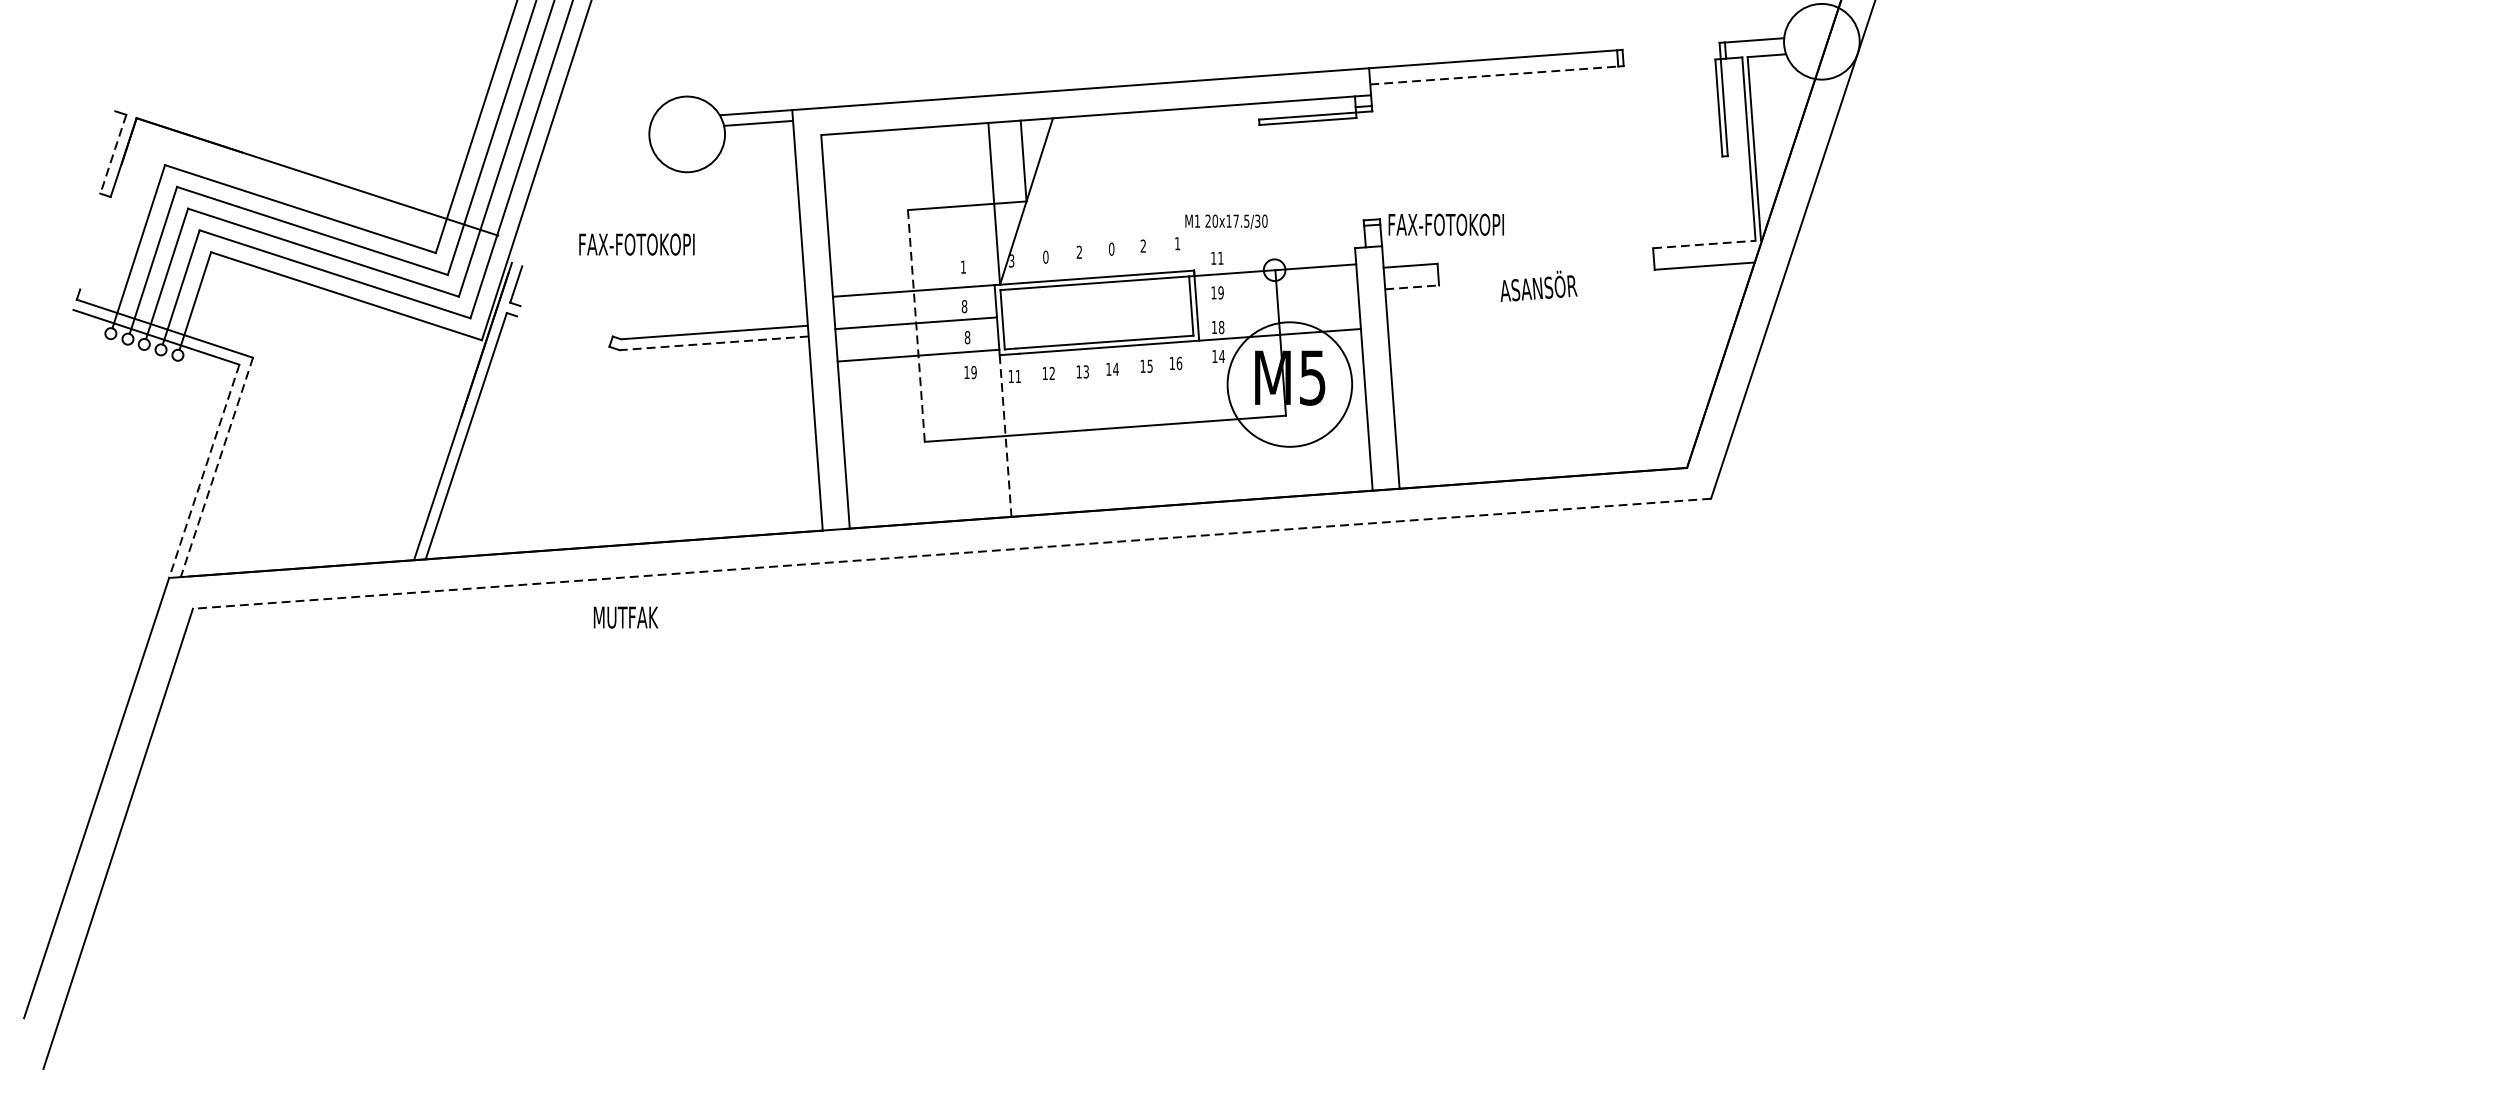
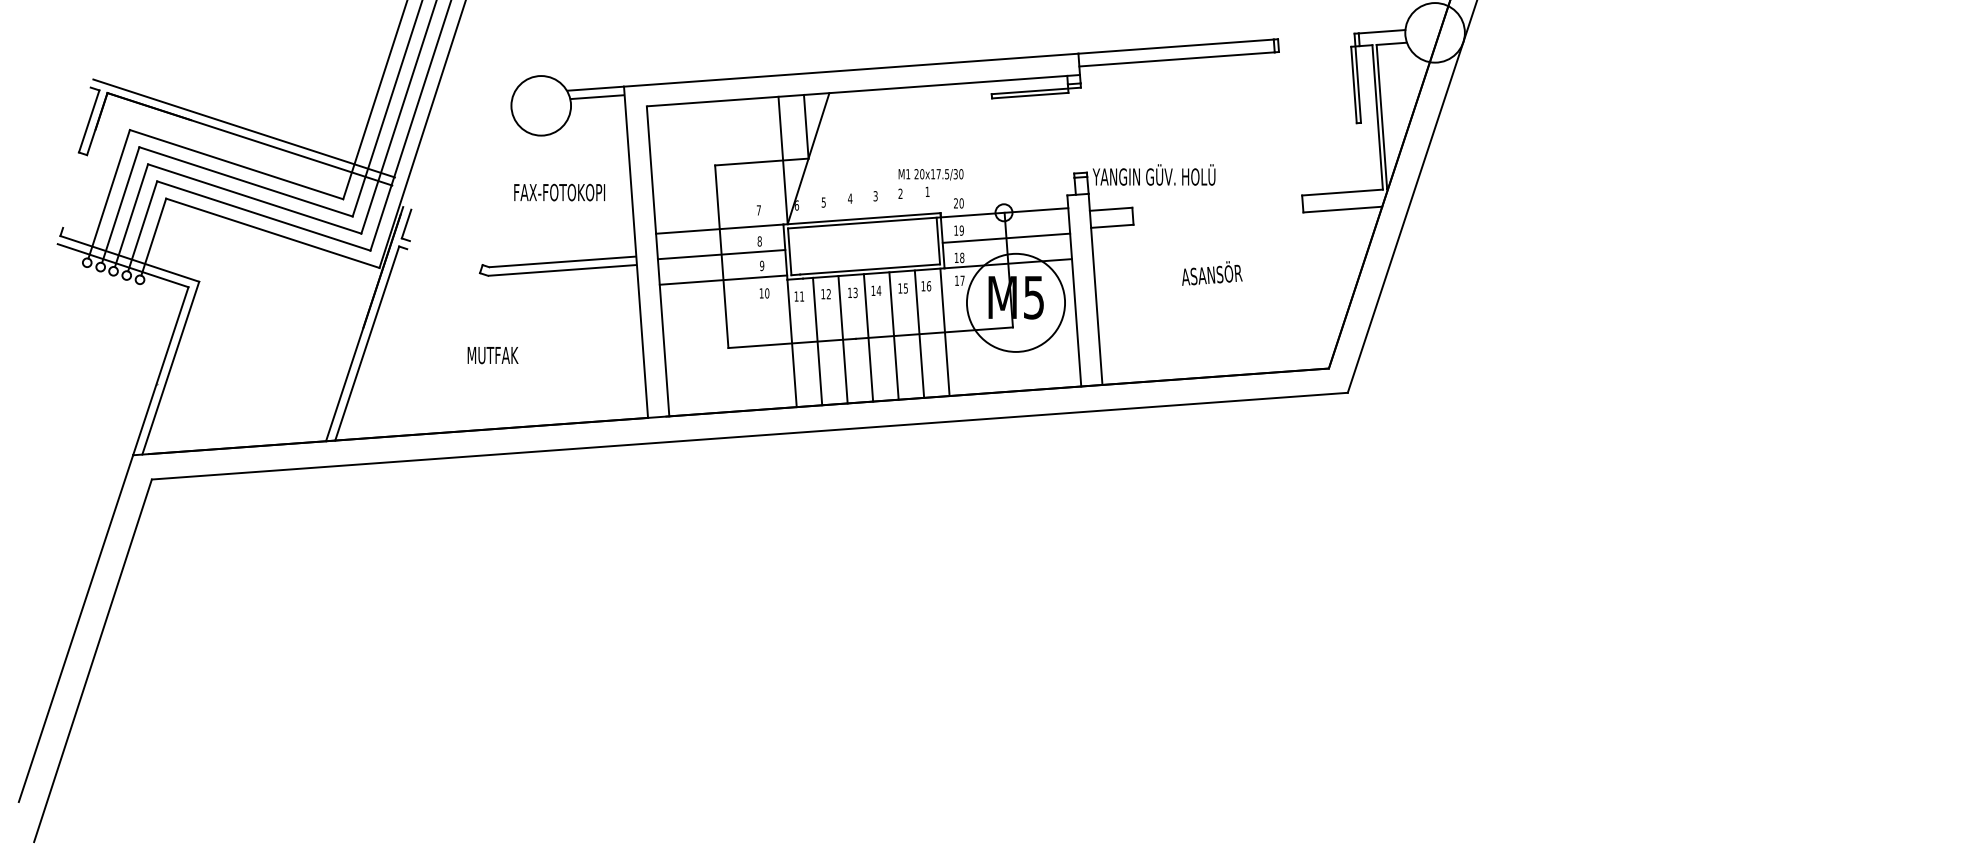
line: (1494, 75) -> (1177, 59), dashed -> solid
line: (113, 154) -> (89, 121), dashed -> solid
line: (309, 163) -> (243, 128), added
text: (1225, 221) -> (930, 174), moved
text: (1464, 221) -> (1153, 174), FAX-FOTOKOPI -> YANGIN GÜV. HOLÜ
text: (636, 244) -> (559, 192), moved
line: (1705, 244) -> (1343, 192), dashed -> solid
text: (1111, 249) -> (875, 196), 0 -> 3
text: (1079, 252) -> (850, 198), 2 -> 4
text: (1045, 257) -> (823, 202), 0 -> 5
text: (1216, 258) -> (958, 203), 11 -> 20
text: (1011, 260) -> (796, 205), 3 -> 6
text: (962, 267) -> (758, 210), 1 -> 7
text: (1539, 286) -> (1212, 273), moved
line: (1412, 287) -> (1112, 226), dashed -> solid
line: (1277, 301) -> (1006, 237), added
line: (916, 325) -> (721, 256), dashed -> solid
text: (968, 338) -> (762, 266), 8 -> 9
line: (714, 343) -> (562, 270), dashed -> solid
text: (1221, 356) -> (962, 280), 14 -> 17
text: (974, 372) -> (767, 293), 19 -> 10
line: (1199, 422) -> (944, 332), added
line: (1167, 423) -> (919, 333), added
line: (1134, 425) -> (893, 335), added
line: (1102, 428) -> (868, 337), added
line: (1069, 431) -> (842, 339), added
line: (1037, 433) -> (817, 341), added
line: (1006, 436) -> (792, 343), dashed -> solid
line: (216, 467) -> (170, 368), dashed -> solid
line: (203, 471) -> (160, 371), dashed -> solid
line: (951, 554) -> (749, 436), dashed -> solid
text: (625, 617) -> (492, 355), moved

